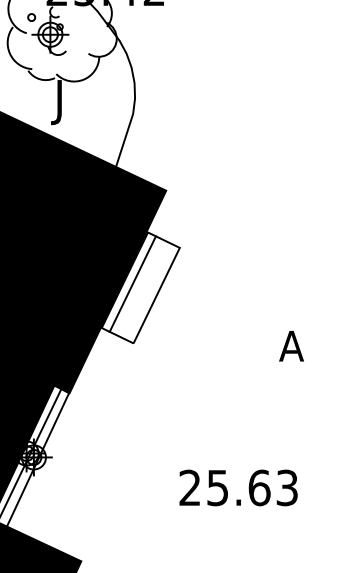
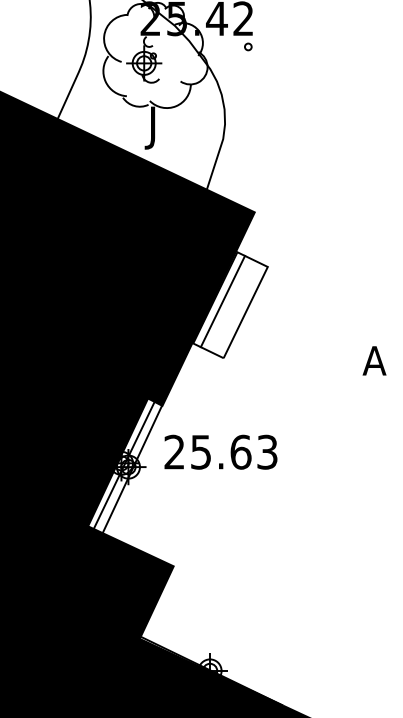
part: (31, 17) -> (248, 46), moved
text: (238, 487) -> (220, 451), moved

